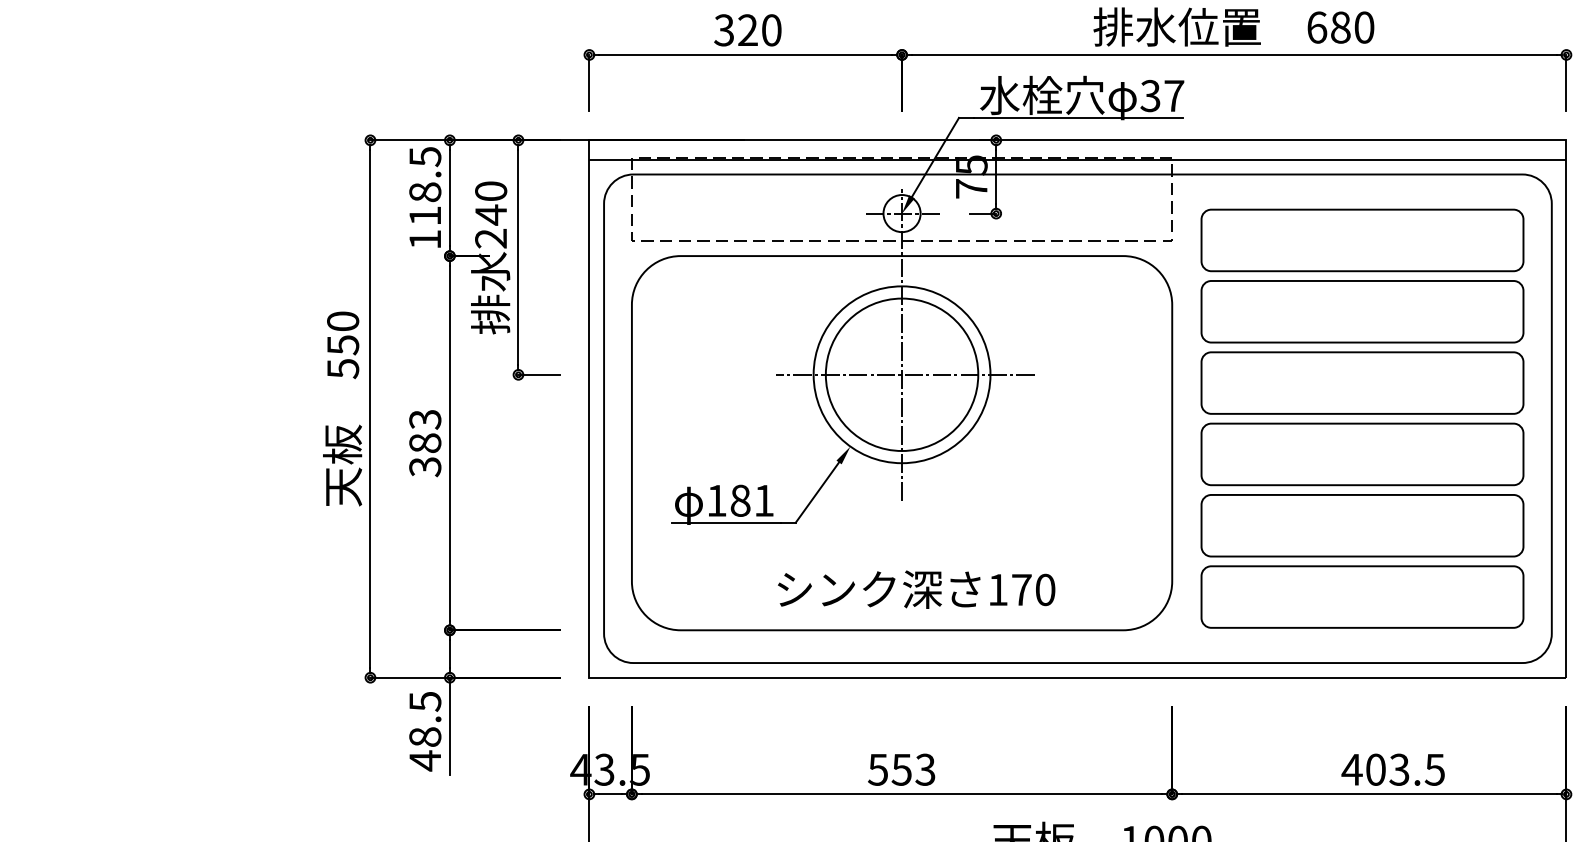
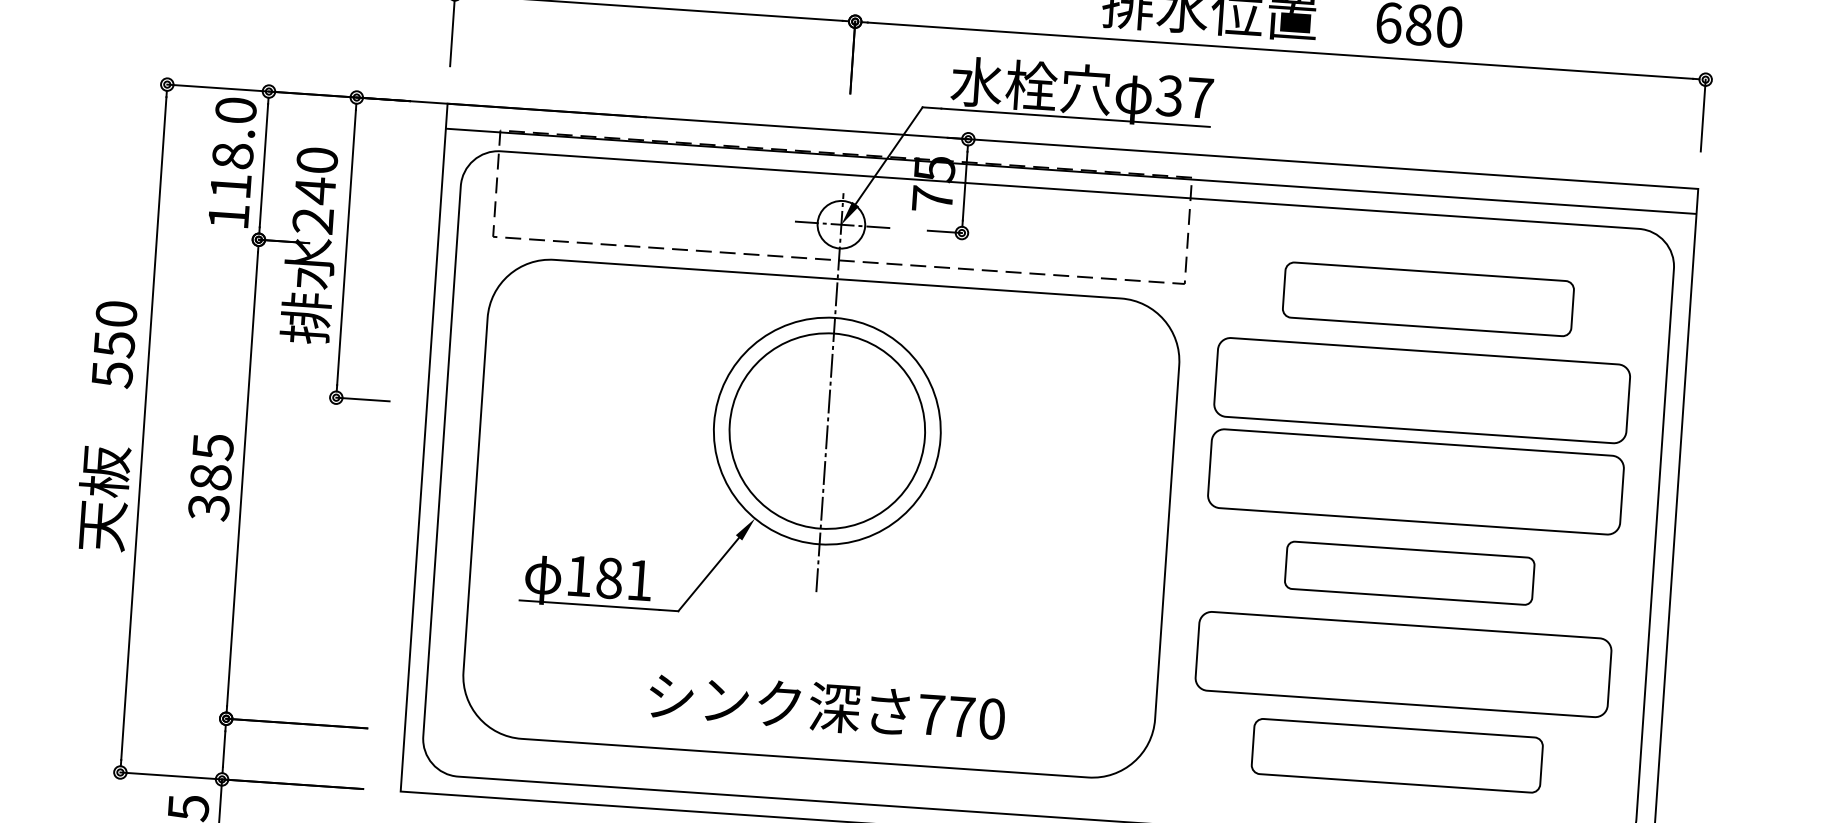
text: (425, 157) -> (236, 111), 118.5 -> 118.0
part: (1362, 240) -> (1428, 299), size x0.7
line: (905, 374) -> (831, 431), removed
text: (424, 419) -> (212, 446), 383 -> 385
part: (1362, 454) -> (1409, 573), size x0.6
text: (998, 589) -> (932, 714), 170 -> 770
part: (1362, 596) -> (1397, 755), size x0.7

